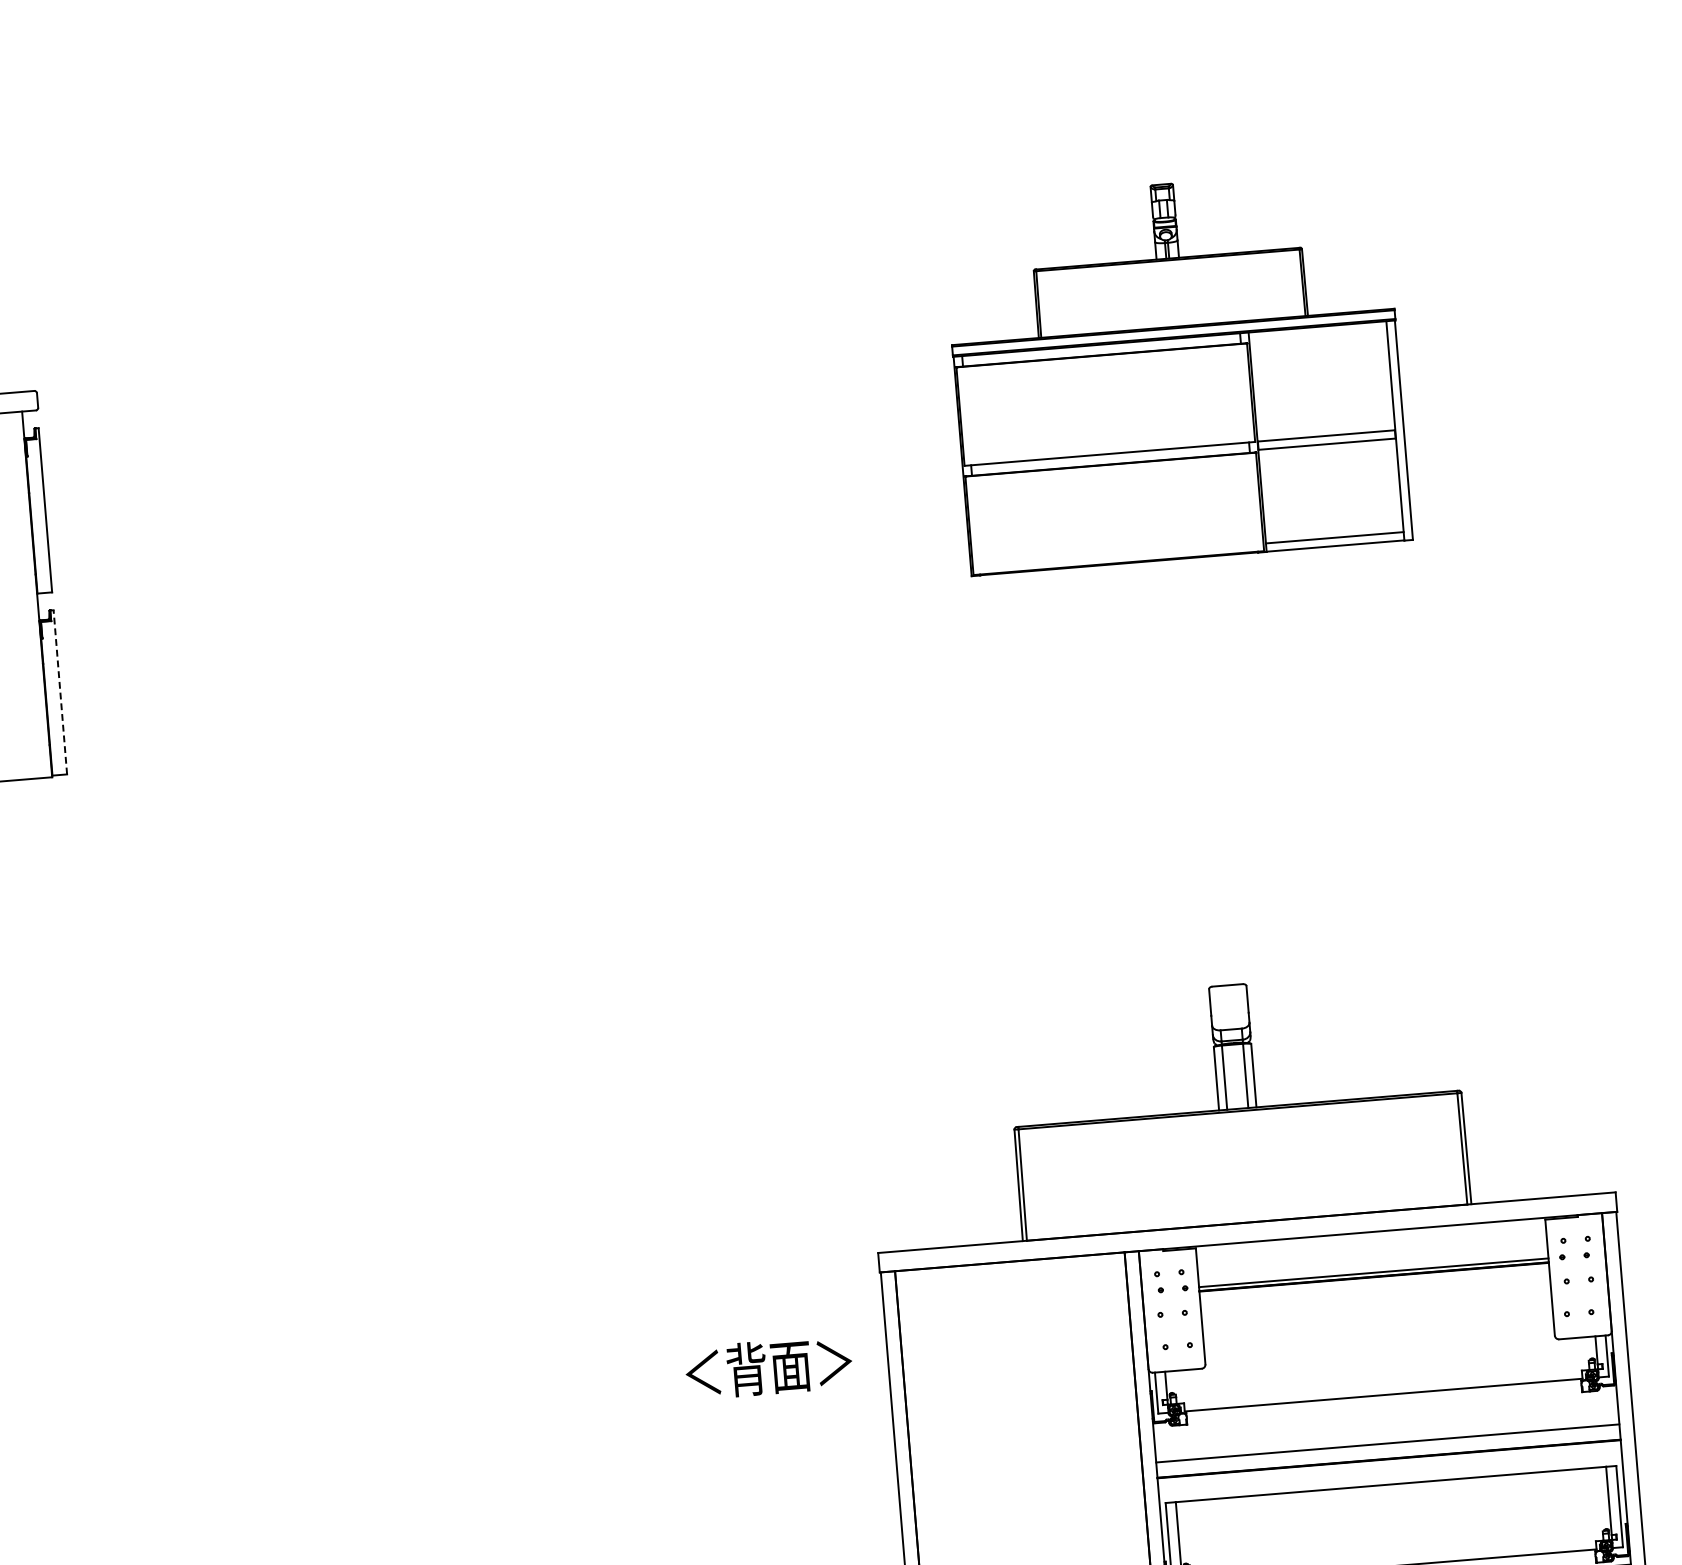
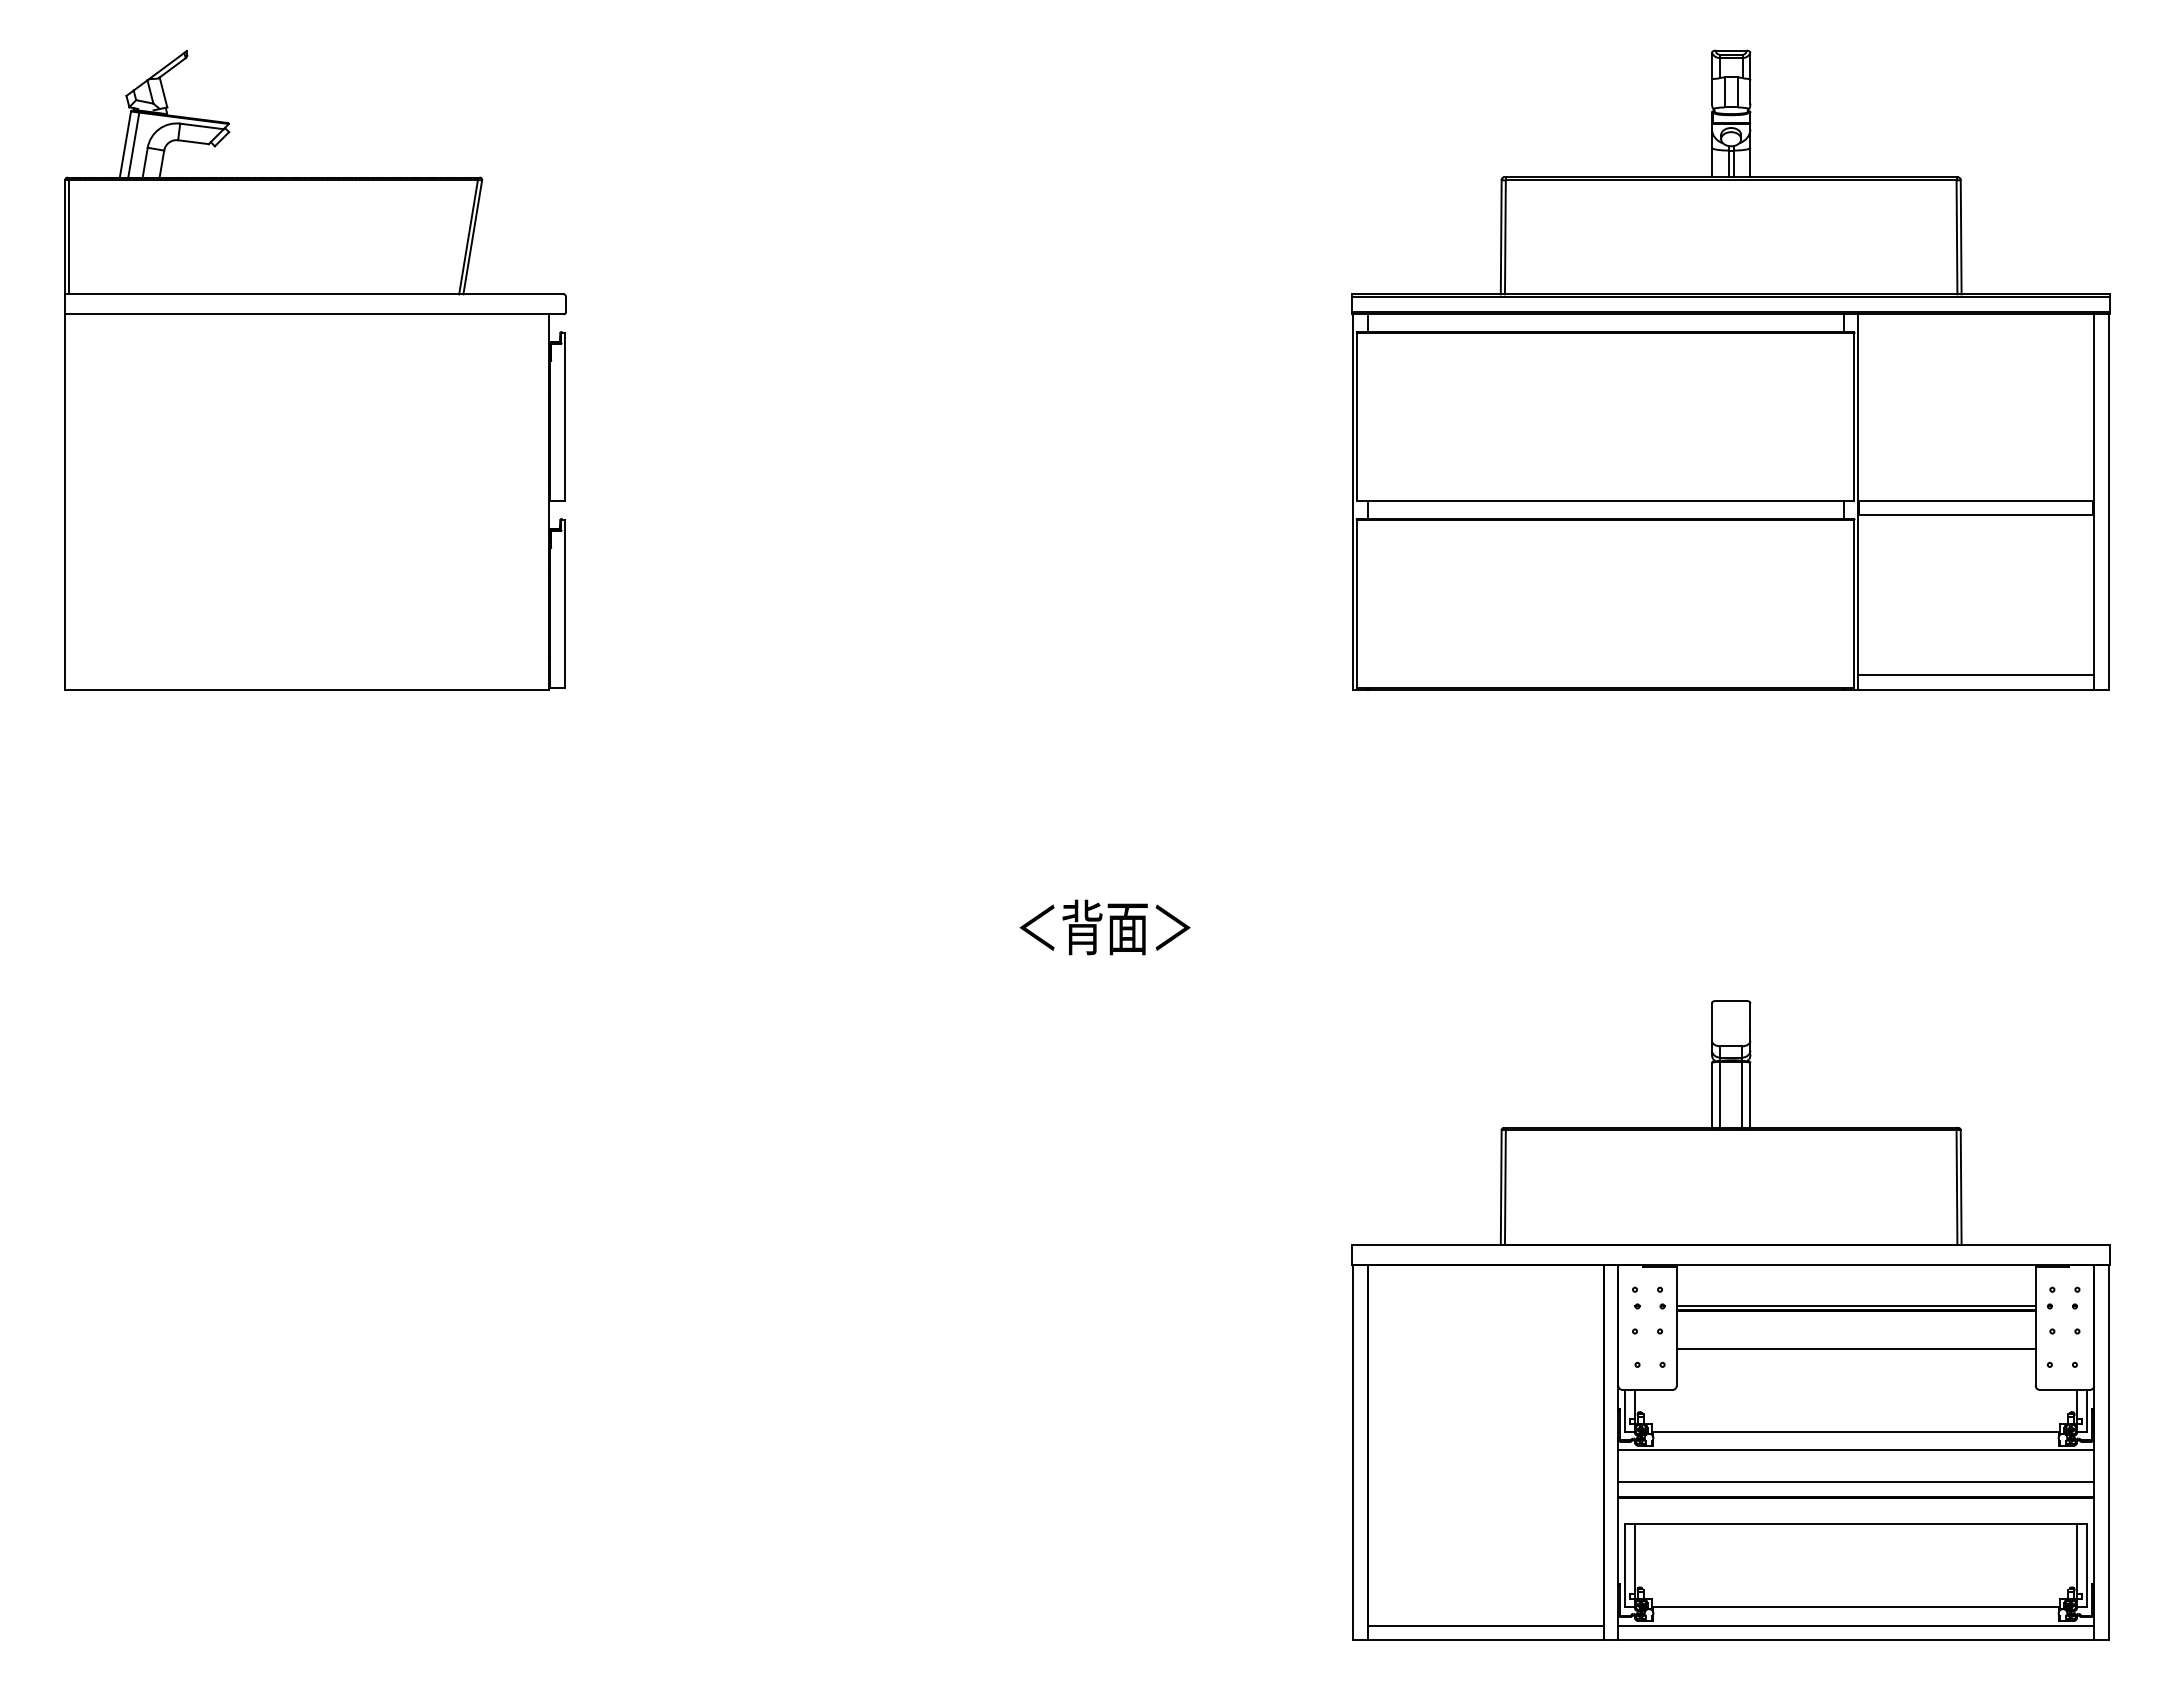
part: (1176, 370) -> (1730, 369), size x1.67
line: (60, 691) -> (564, 603), dashed -> solid
line: (1376, 1313) -> (1855, 1348), added
text: (768, 1367) -> (1104, 927), moved
line: (1385, 1412) -> (1856, 1450), added

